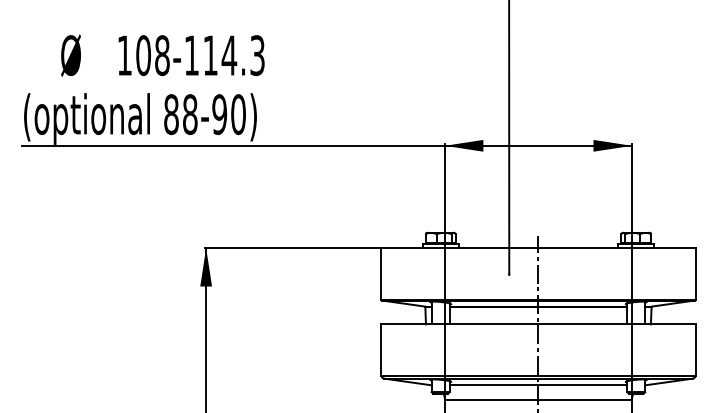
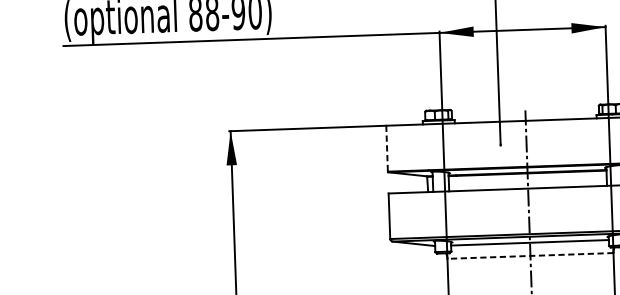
line: (381, 273) -> (387, 148), solid -> dashed
line: (537, 400) -> (529, 256), solid -> dashed

